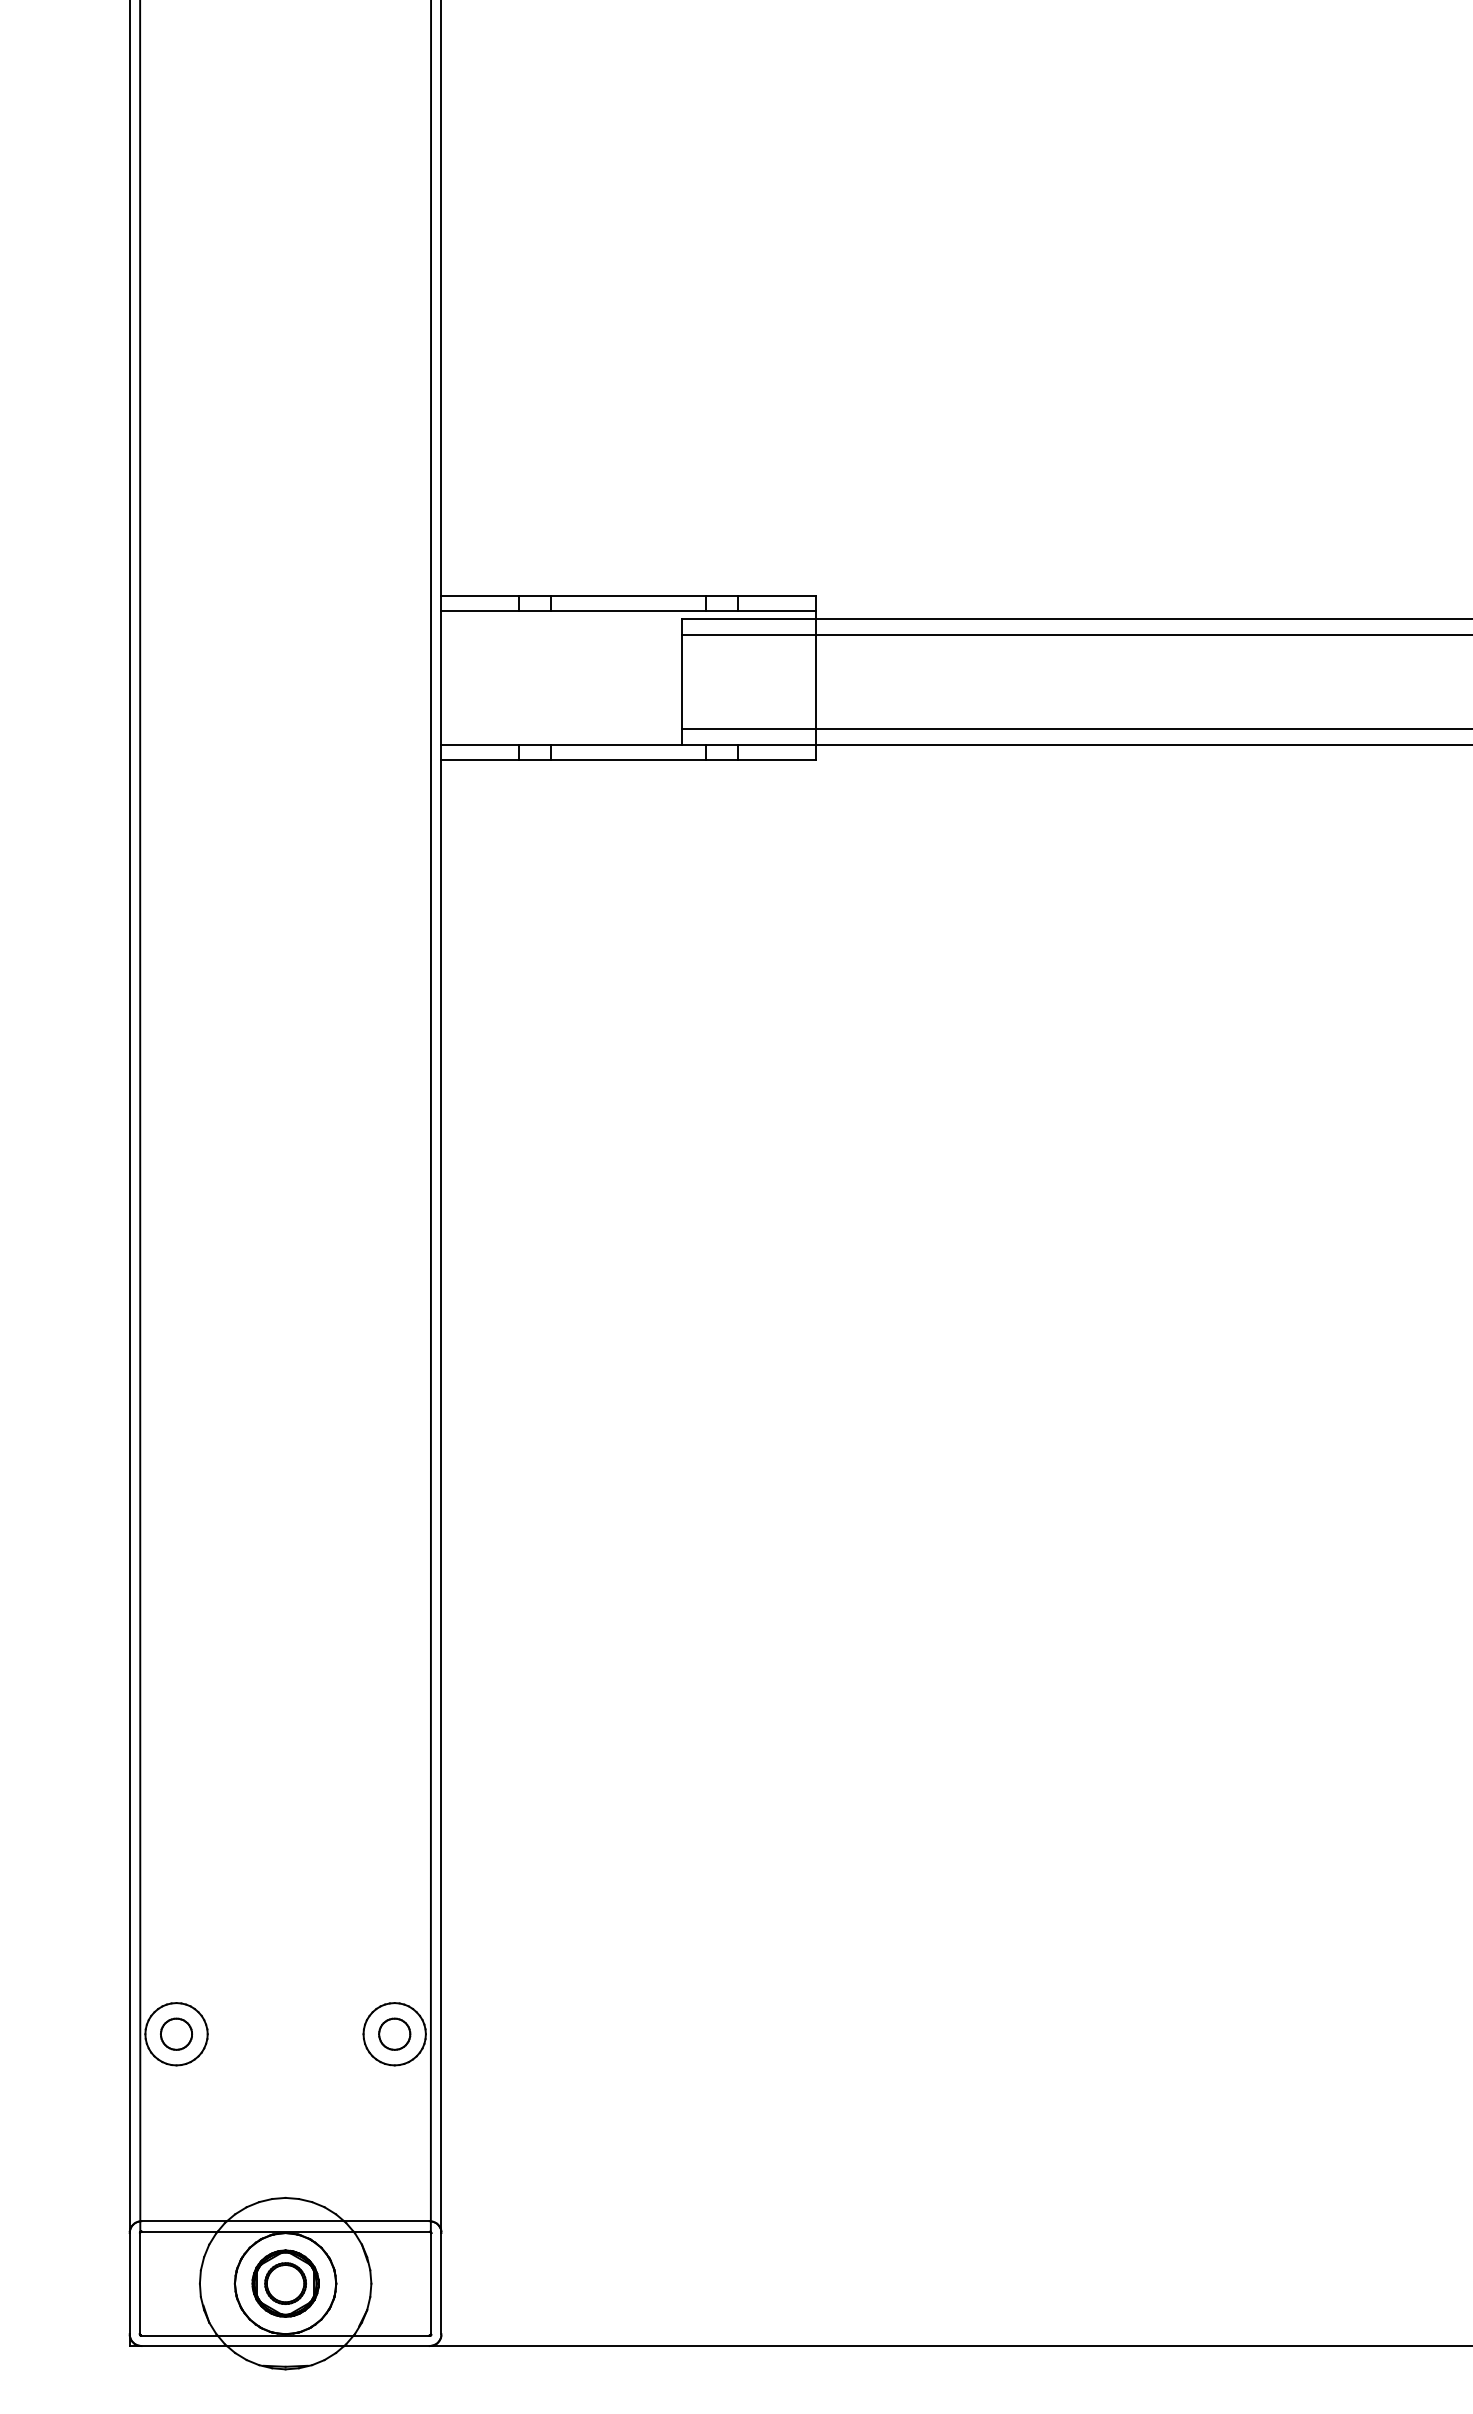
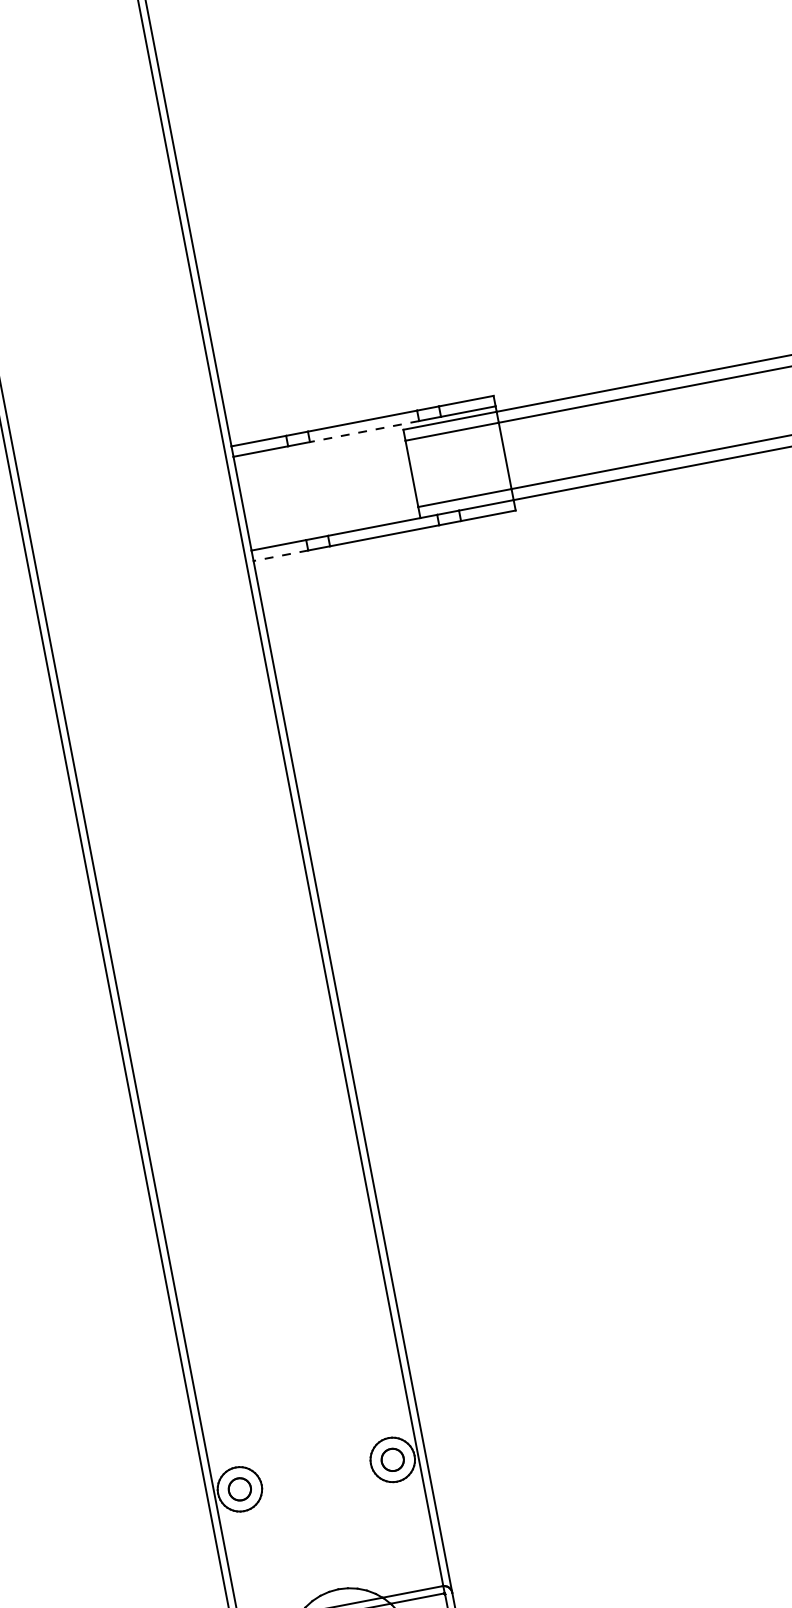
line: (628, 611) -> (364, 431), solid -> dashed
line: (480, 760) -> (281, 556), solid -> dashed

